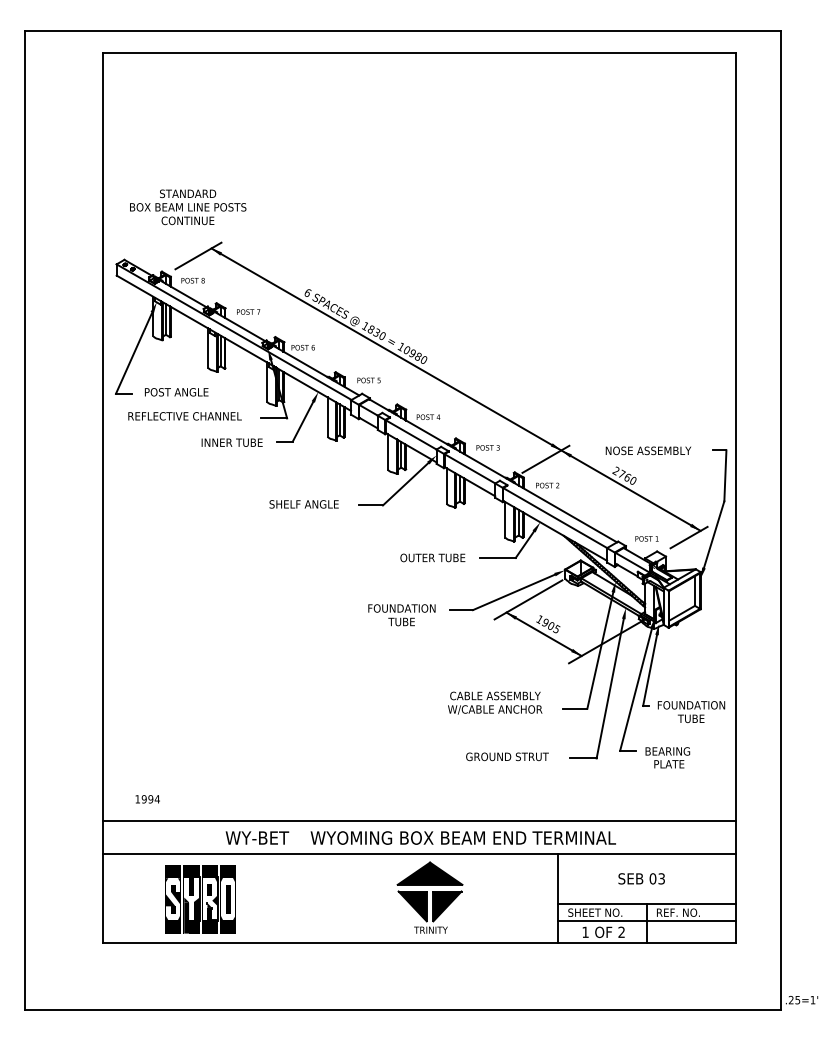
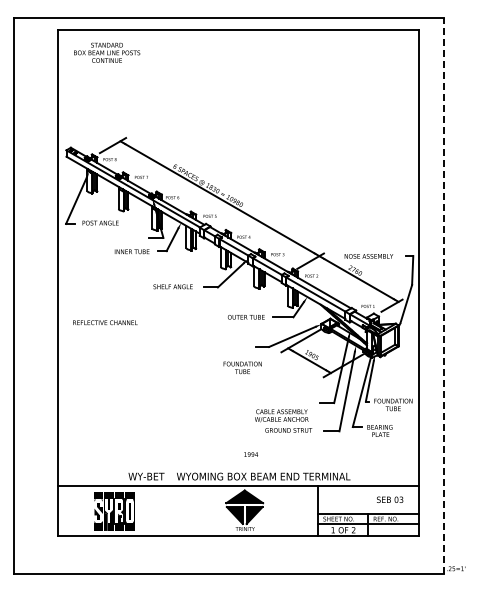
text: (188, 206) -> (107, 52), moved
text: (185, 415) -> (105, 322), moved
line: (781, 519) -> (444, 295), solid -> dashed
text: (401, 614) -> (242, 367), moved
text: (494, 702) -> (281, 415), moved
text: (146, 799) -> (250, 454), moved
line: (419, 820) -> (238, 466), removed
text: (642, 878) -> (390, 499), moved

